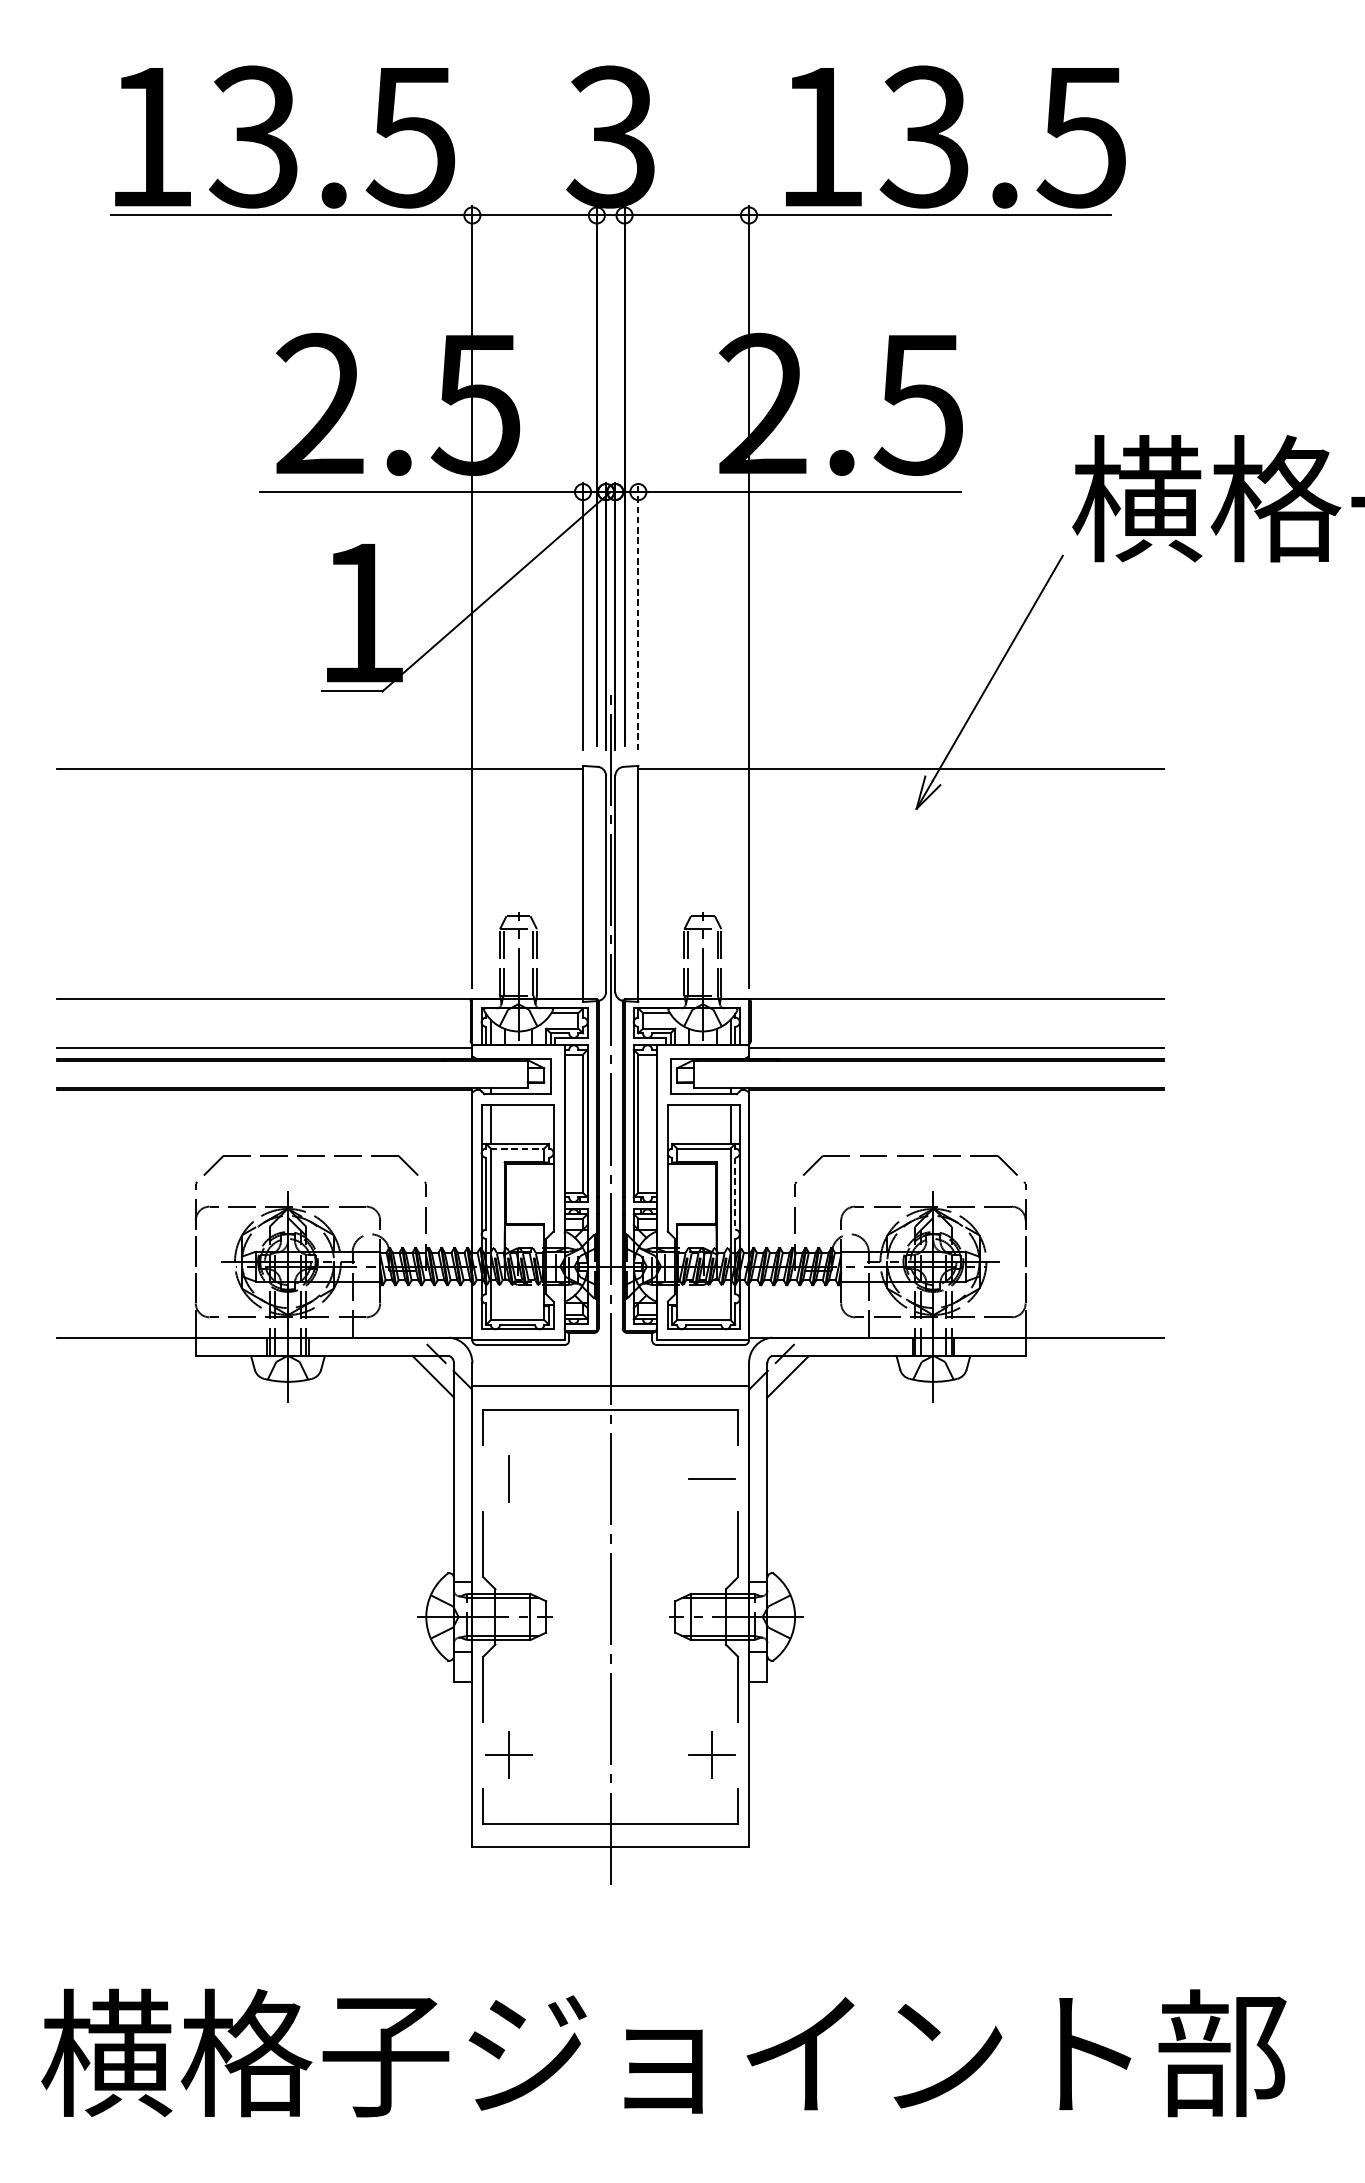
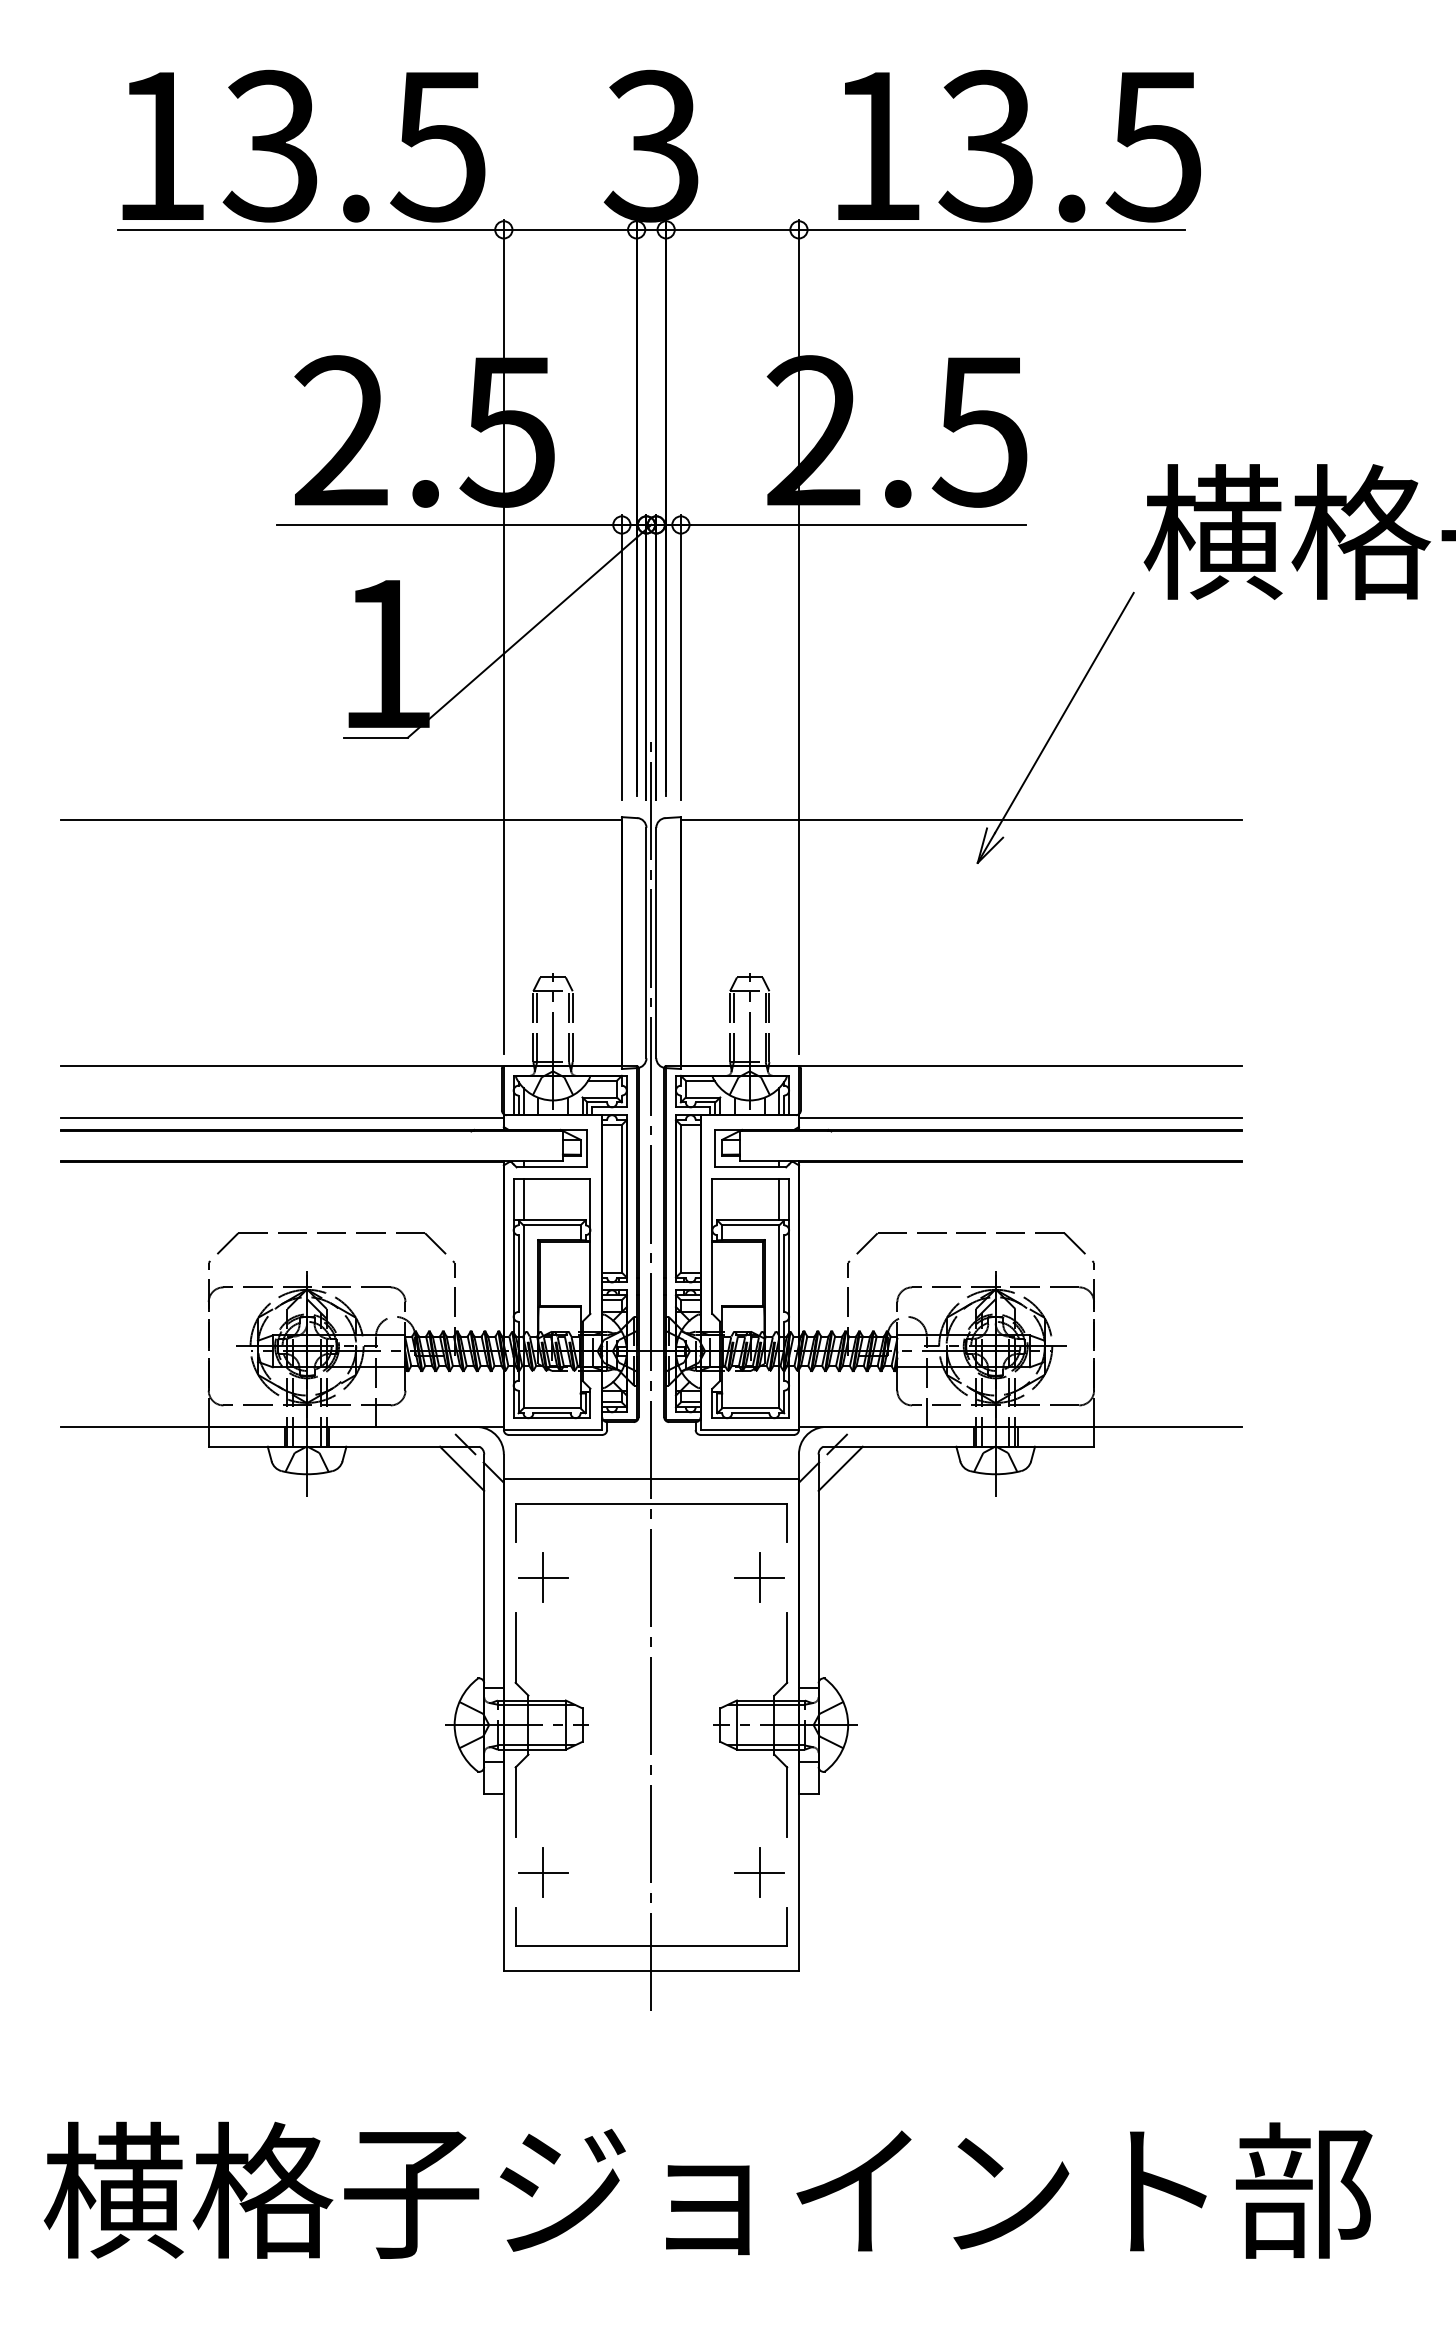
line: (637, 616) -> (680, 657), dashed -> solid
line: (518, 1148) -> (552, 1225), dashed -> solid
line: (735, 1194) -> (784, 1274), dashed -> solid
line: (508, 1478) -> (542, 1577), added
line: (712, 1478) -> (759, 1577), added

